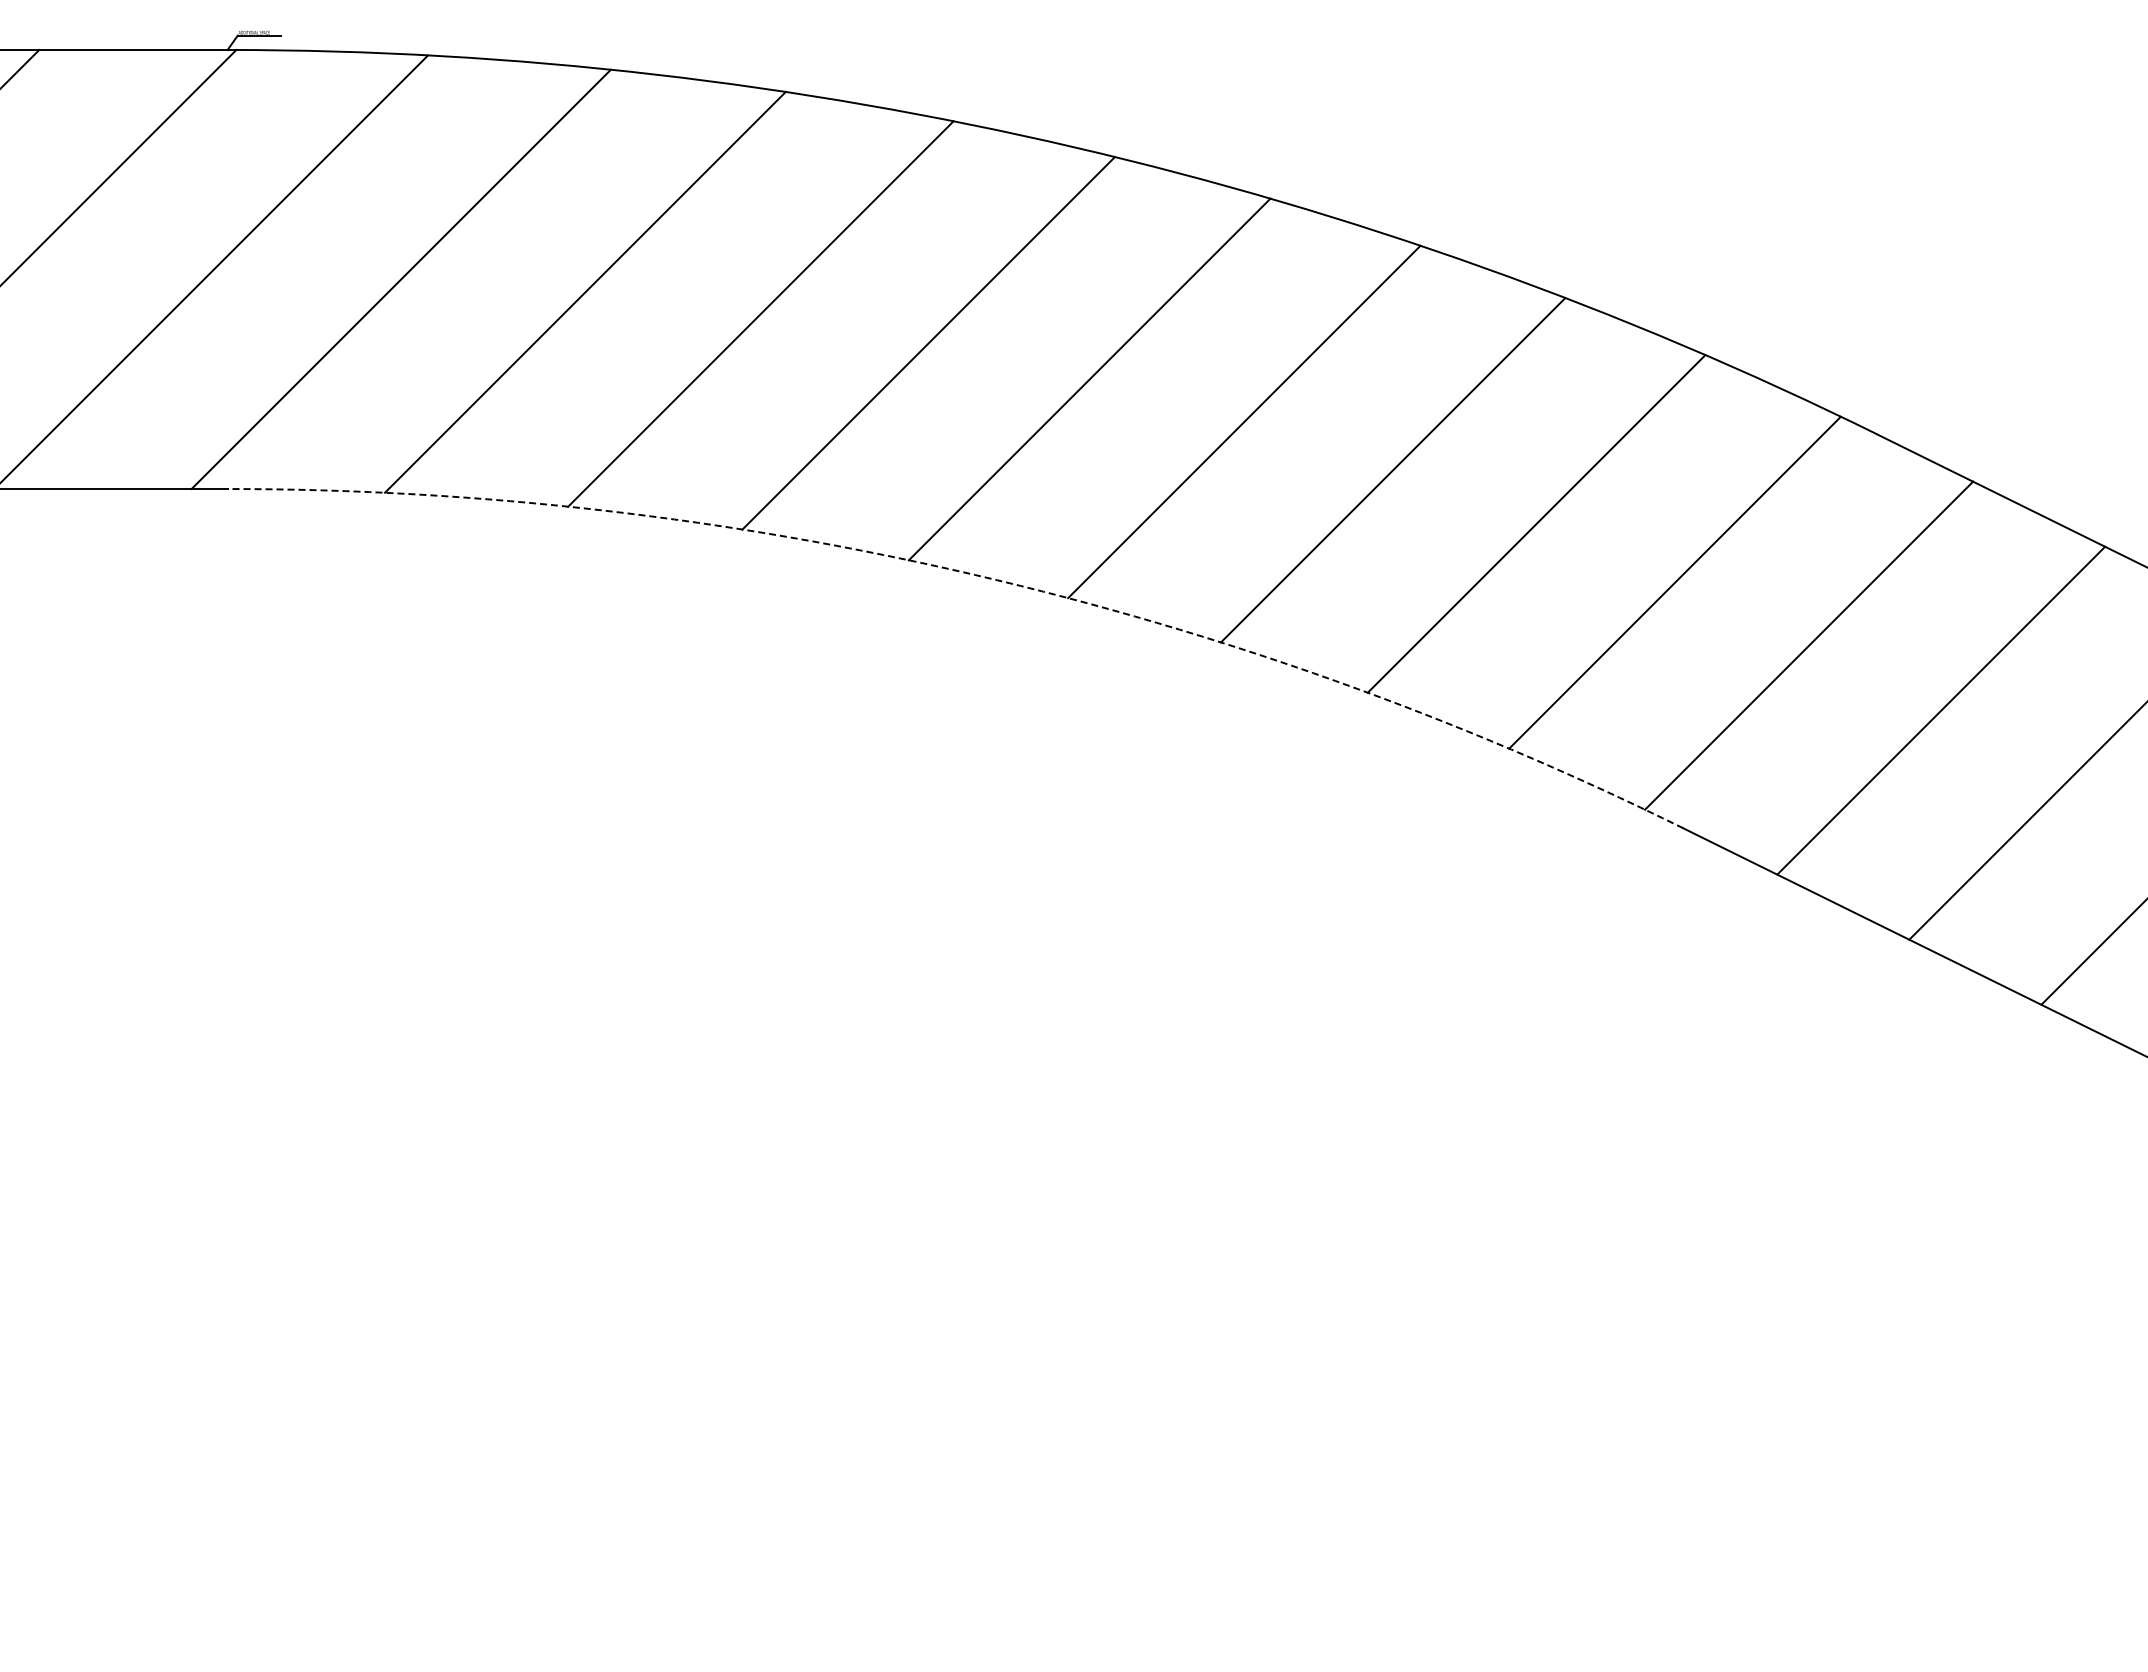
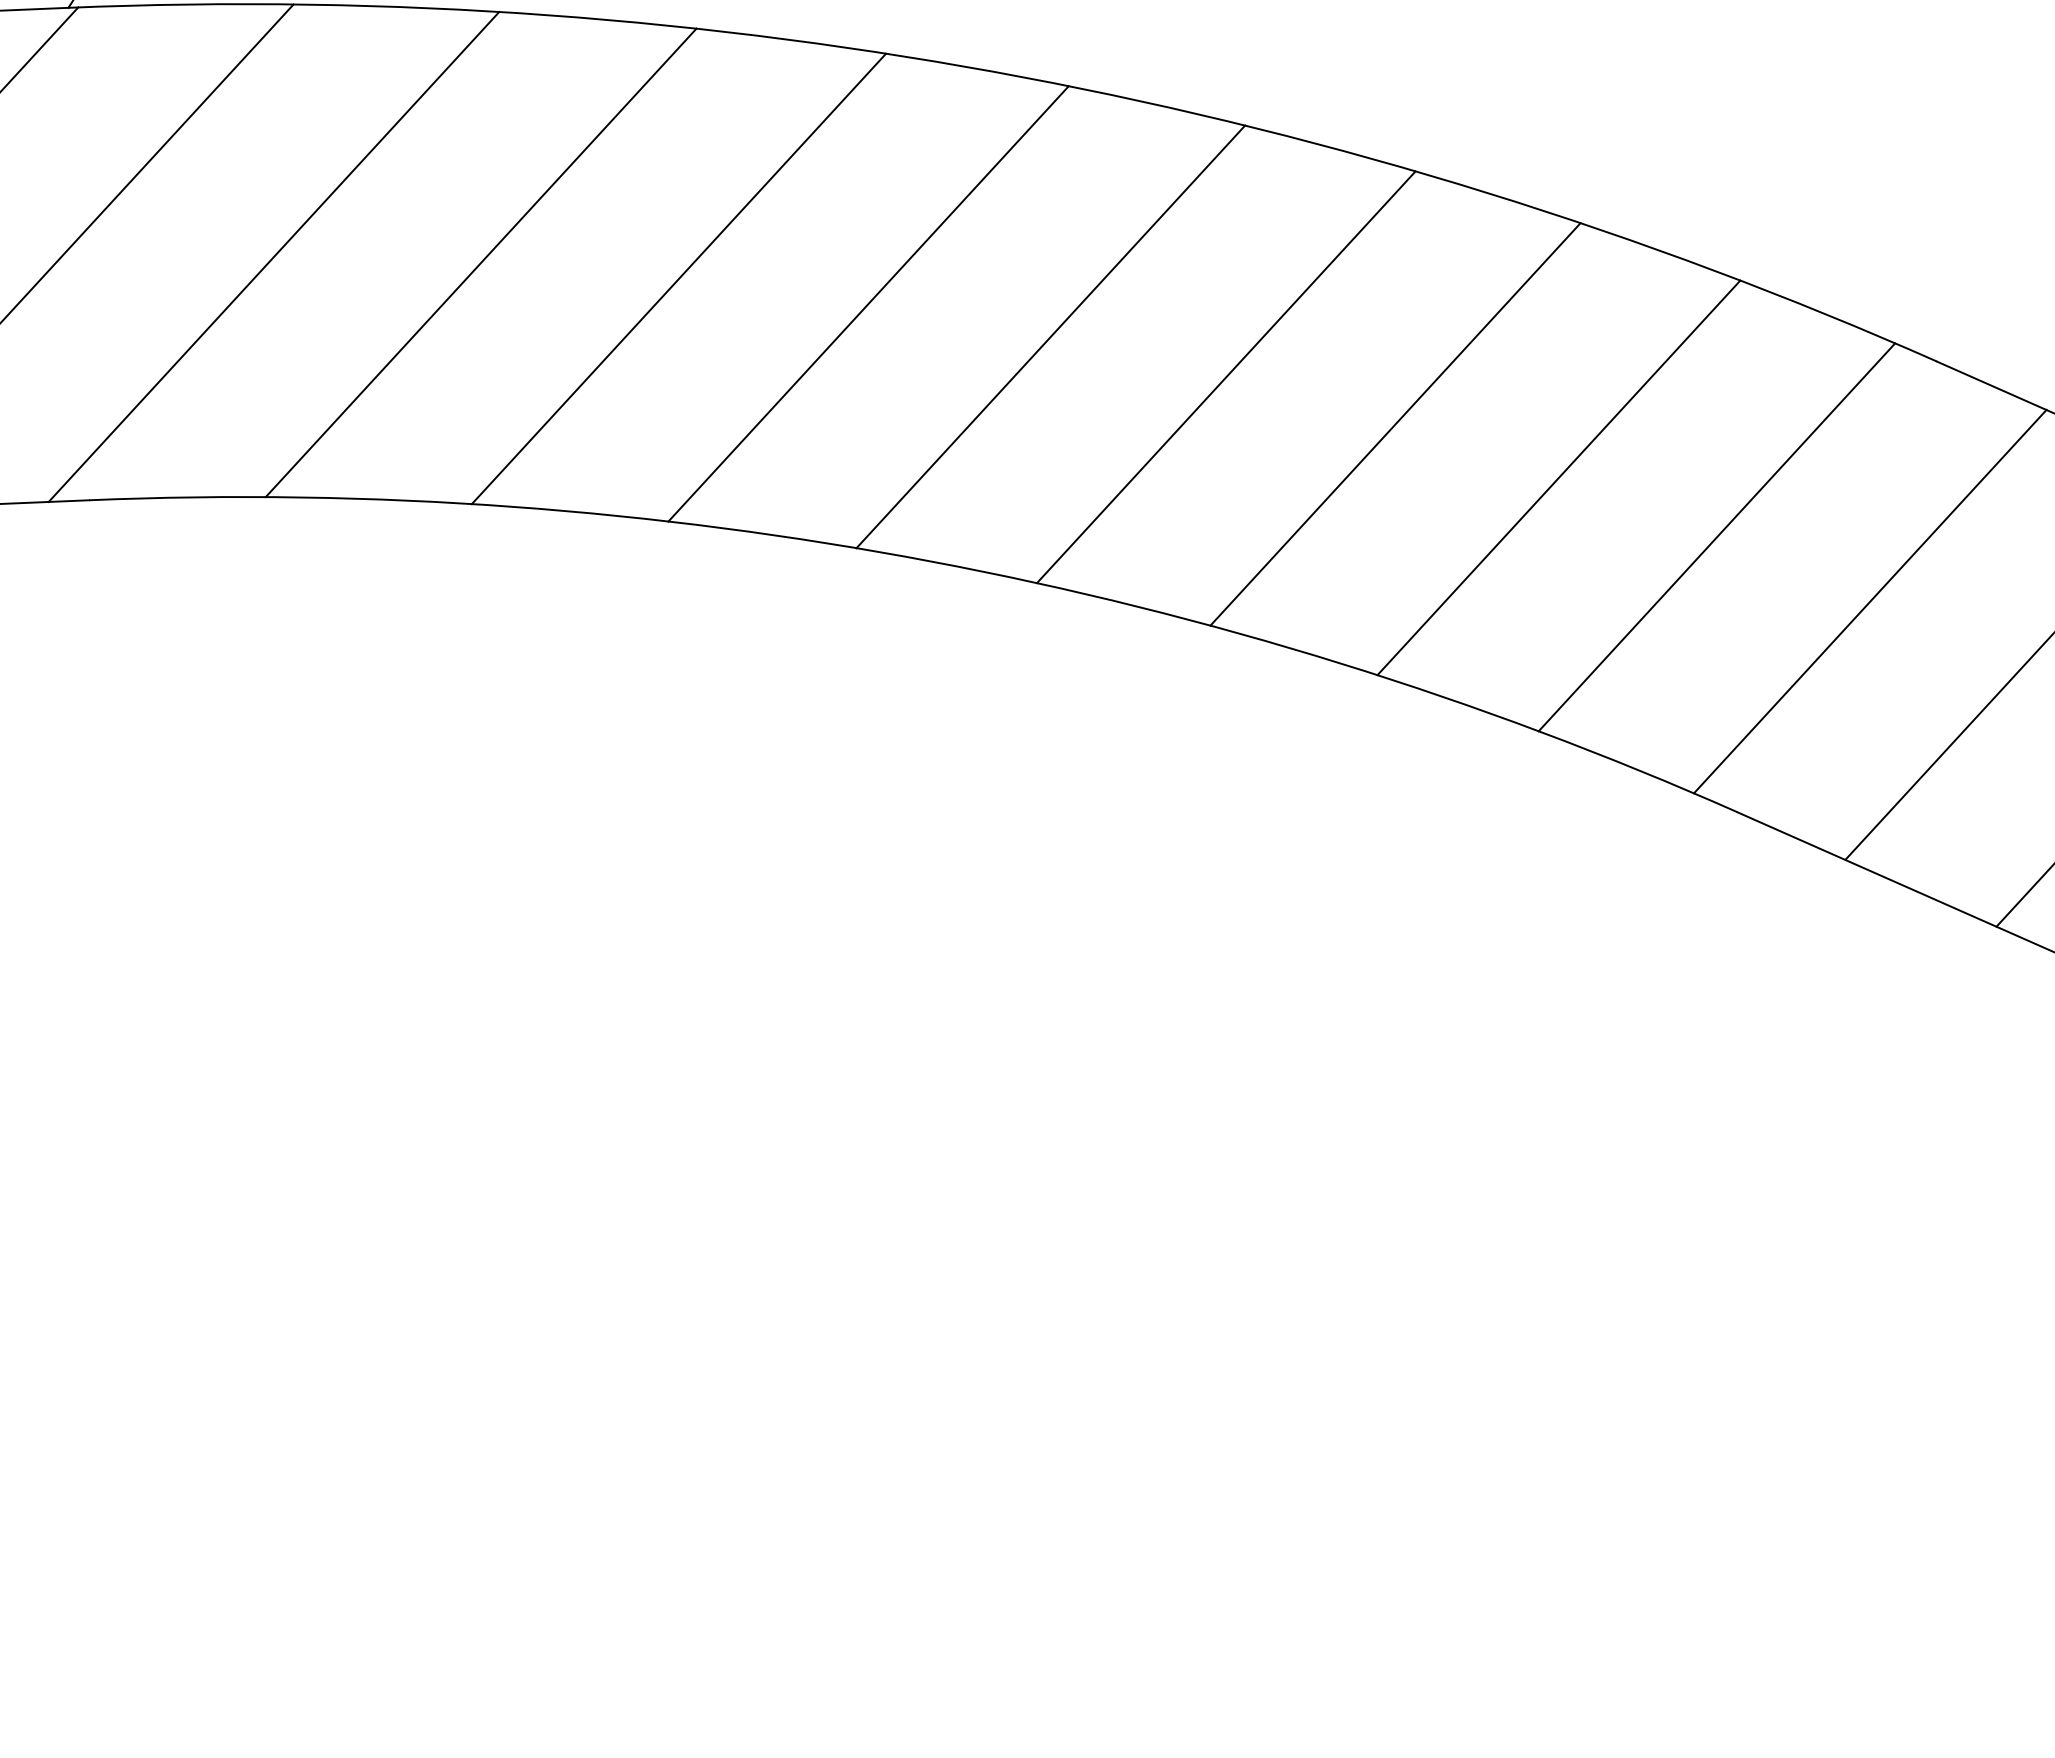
arc: (975, 574) -> (931, 560), dashed -> solid

